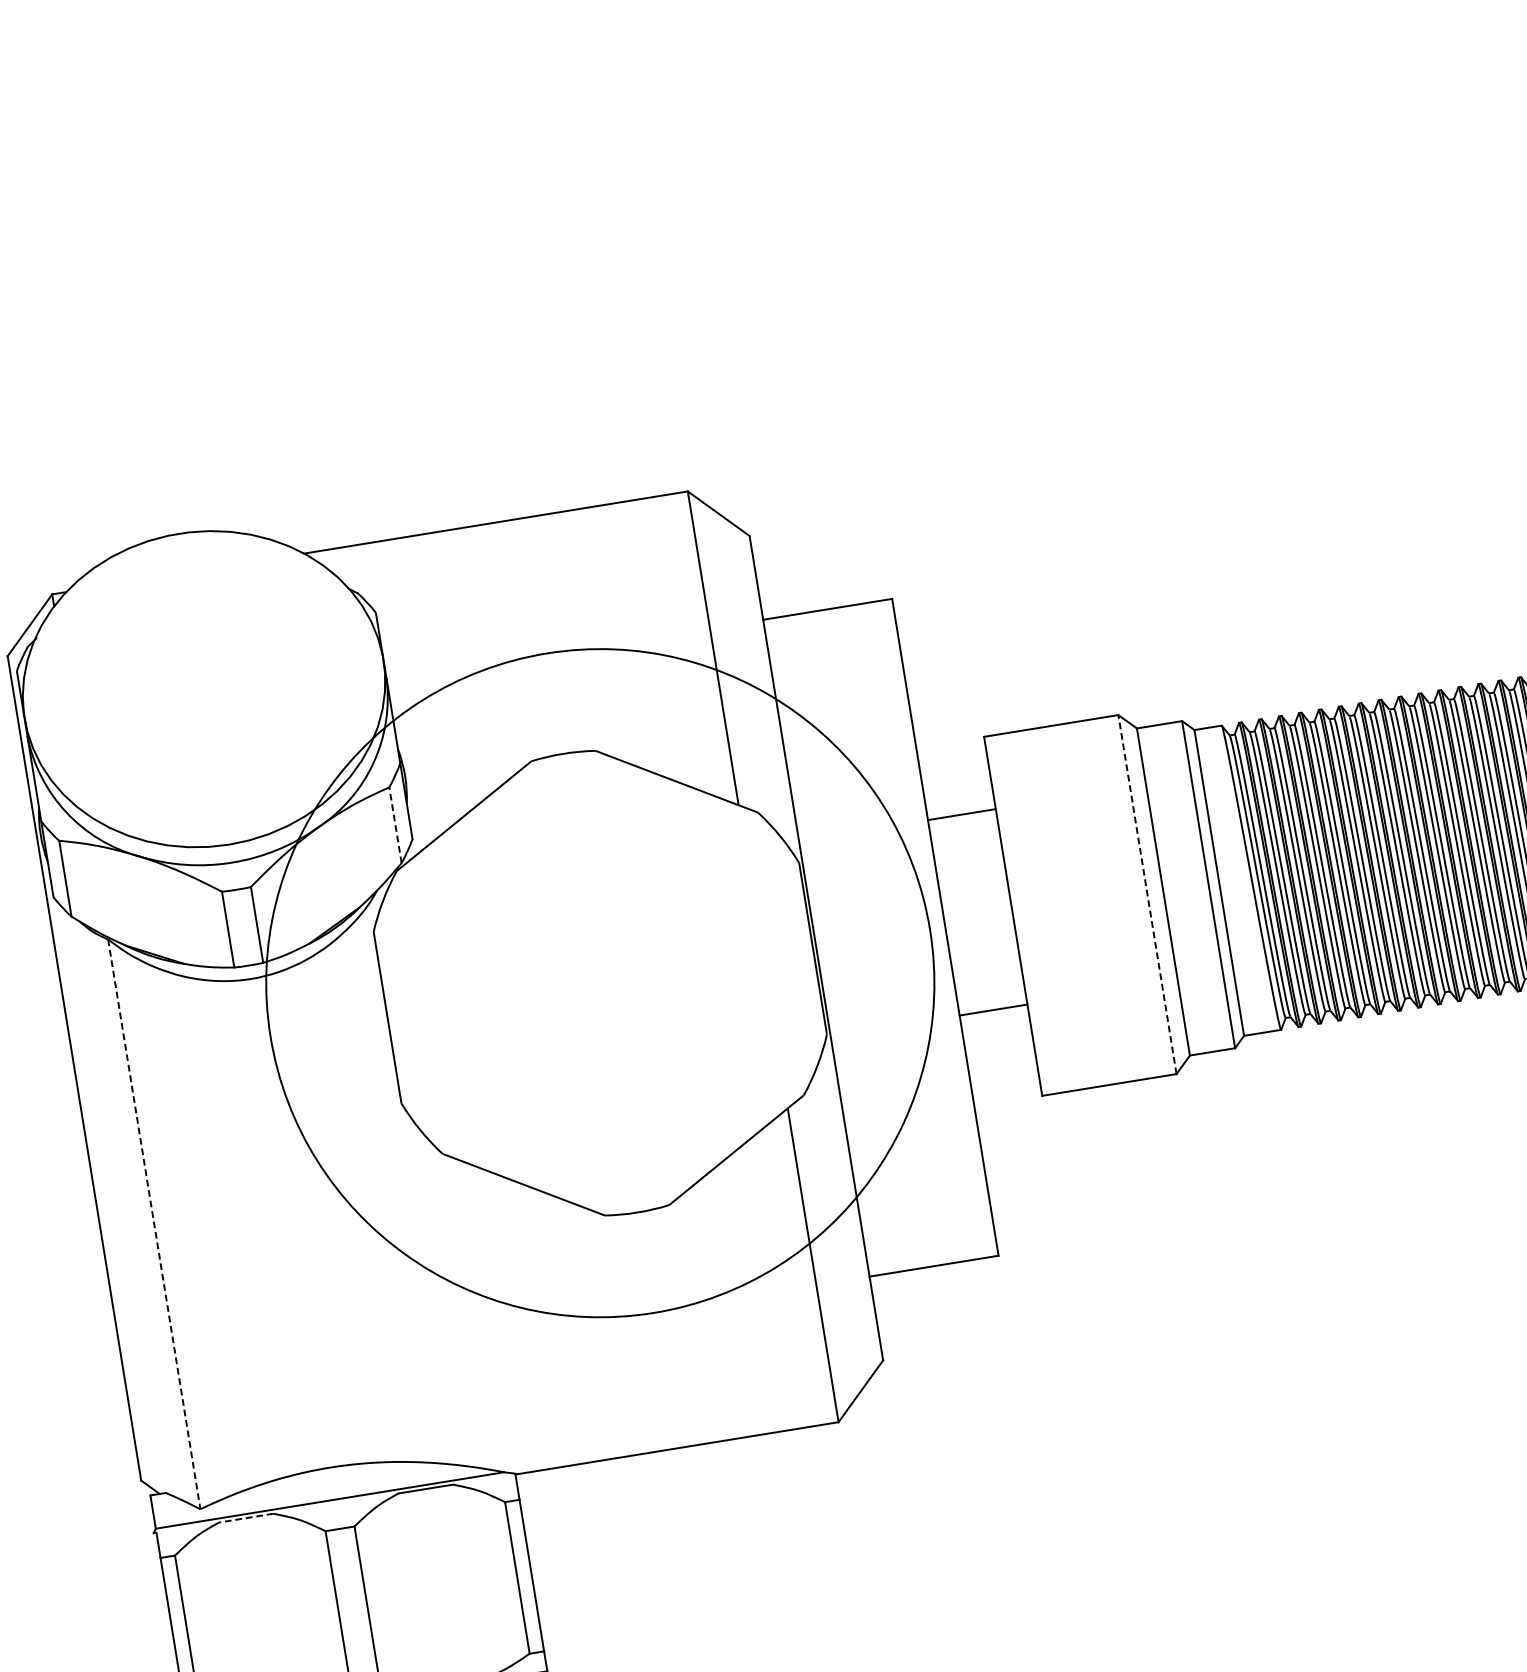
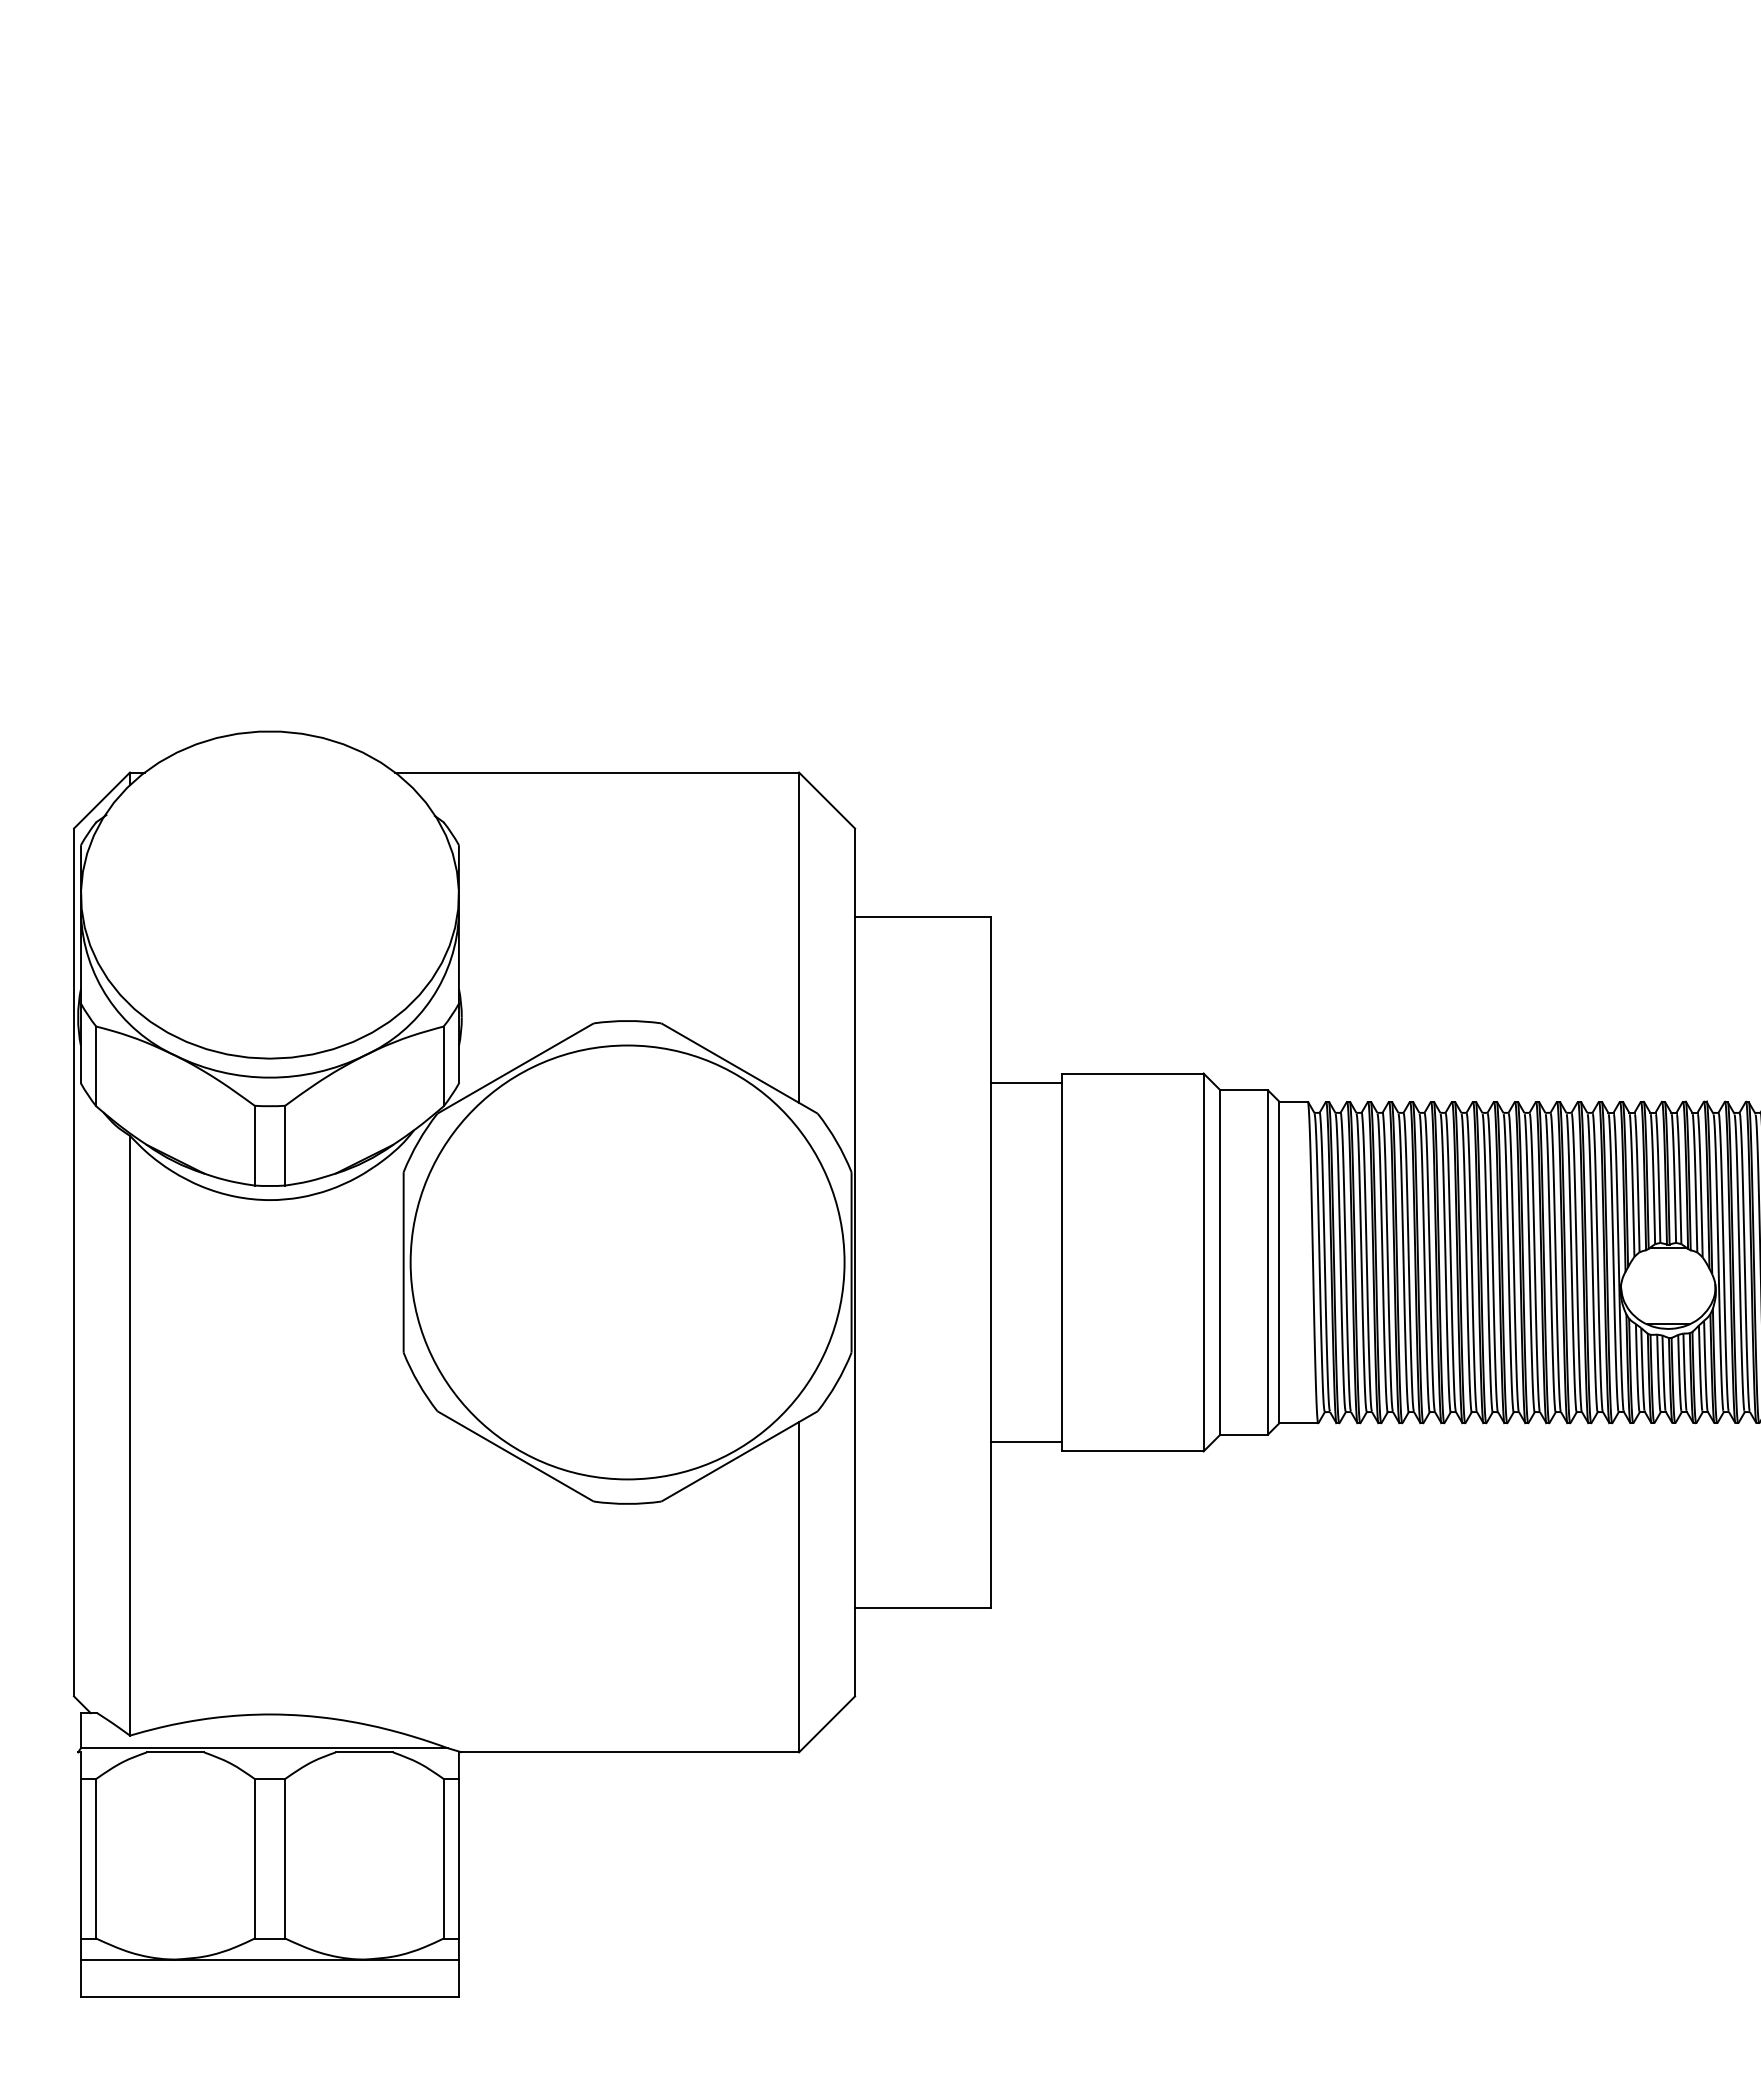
line: (961, 814) -> (1026, 1082), moved
line: (395, 825) -> (443, 1066), dashed -> solid
line: (1147, 894) -> (1203, 1262), dashed -> solid
circle: (600, 983) -> (627, 1262), size x0.62
line: (993, 1010) -> (1026, 1442), moved
line: (154, 1224) -> (130, 1435), dashed -> solid
line: (246, 1518) -> (175, 1752), dashed -> solid

